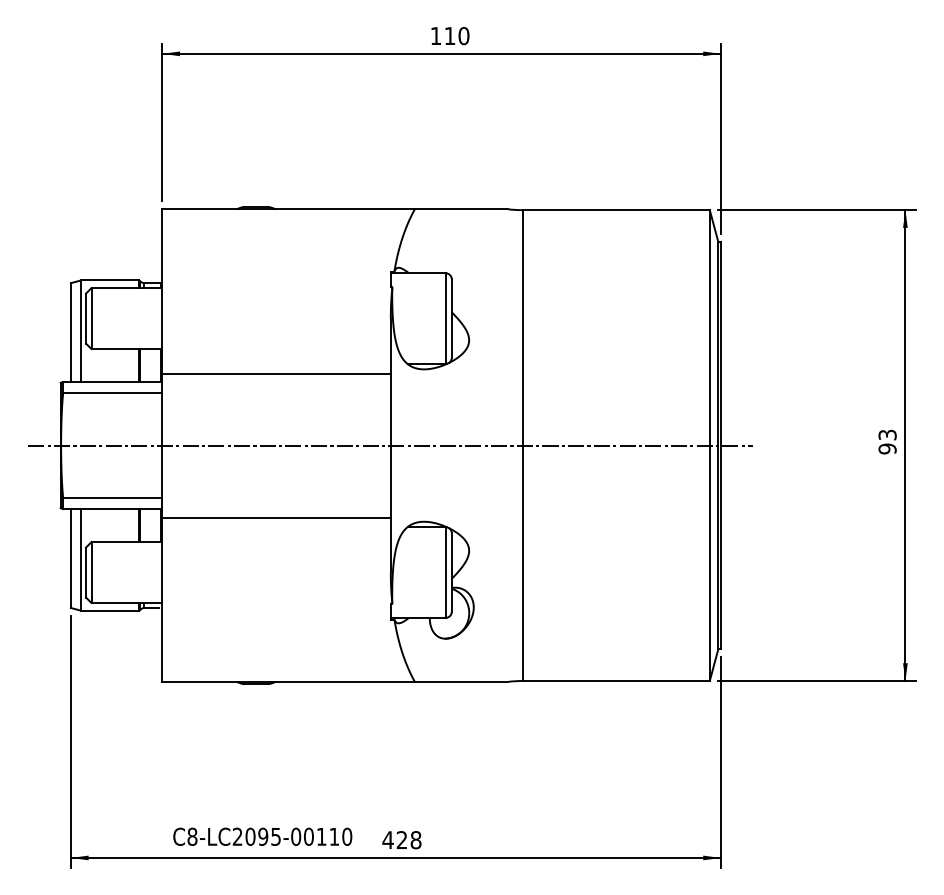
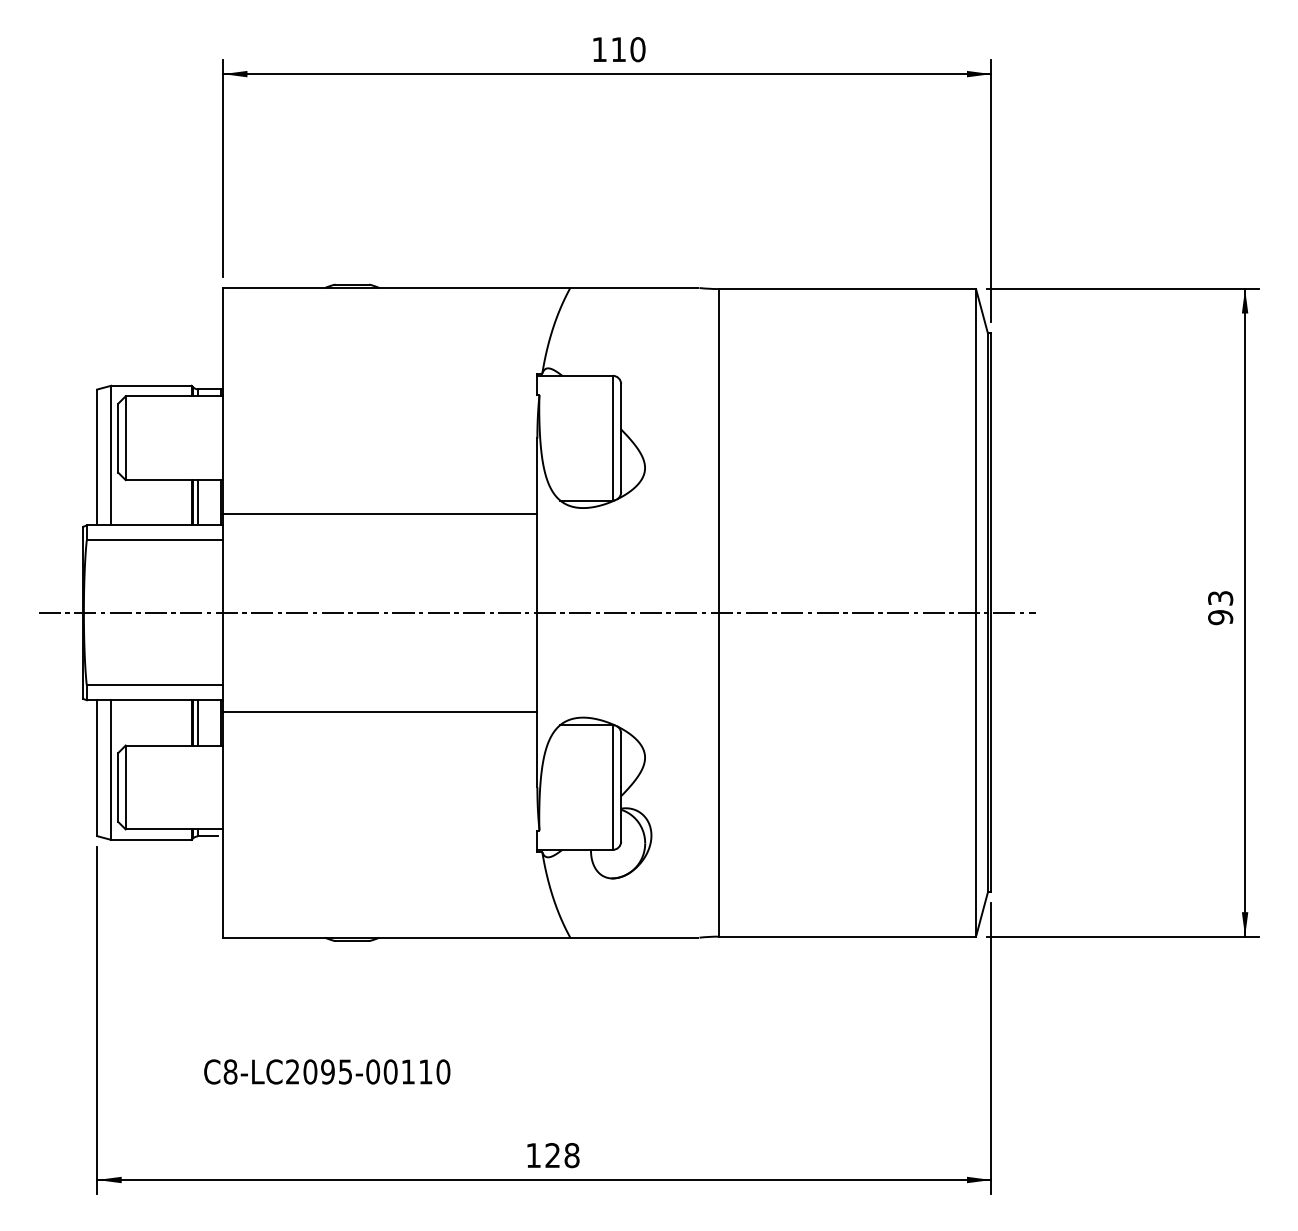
line: (143, 365) -> (197, 502), added
line: (143, 525) -> (197, 722), added
text: (262, 836) -> (327, 1071), moved
text: (388, 840) -> (533, 1155), 428 -> 128

